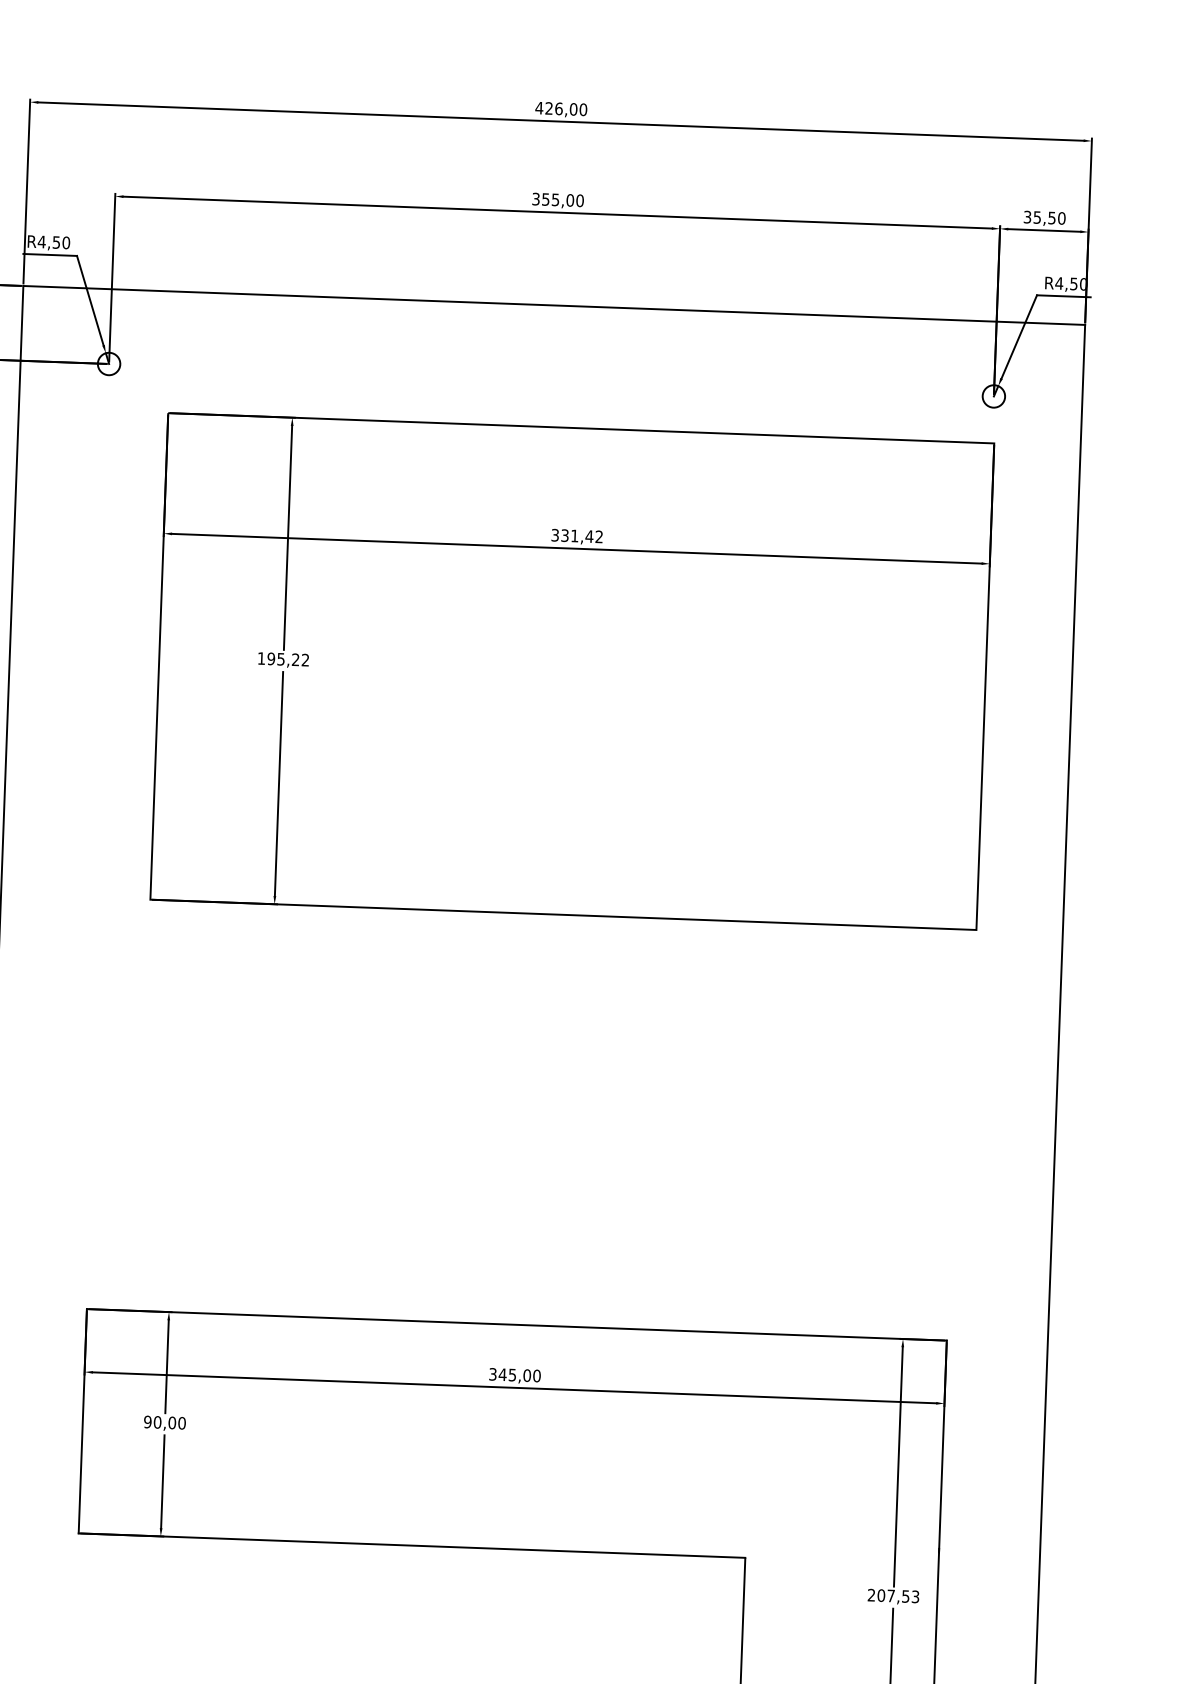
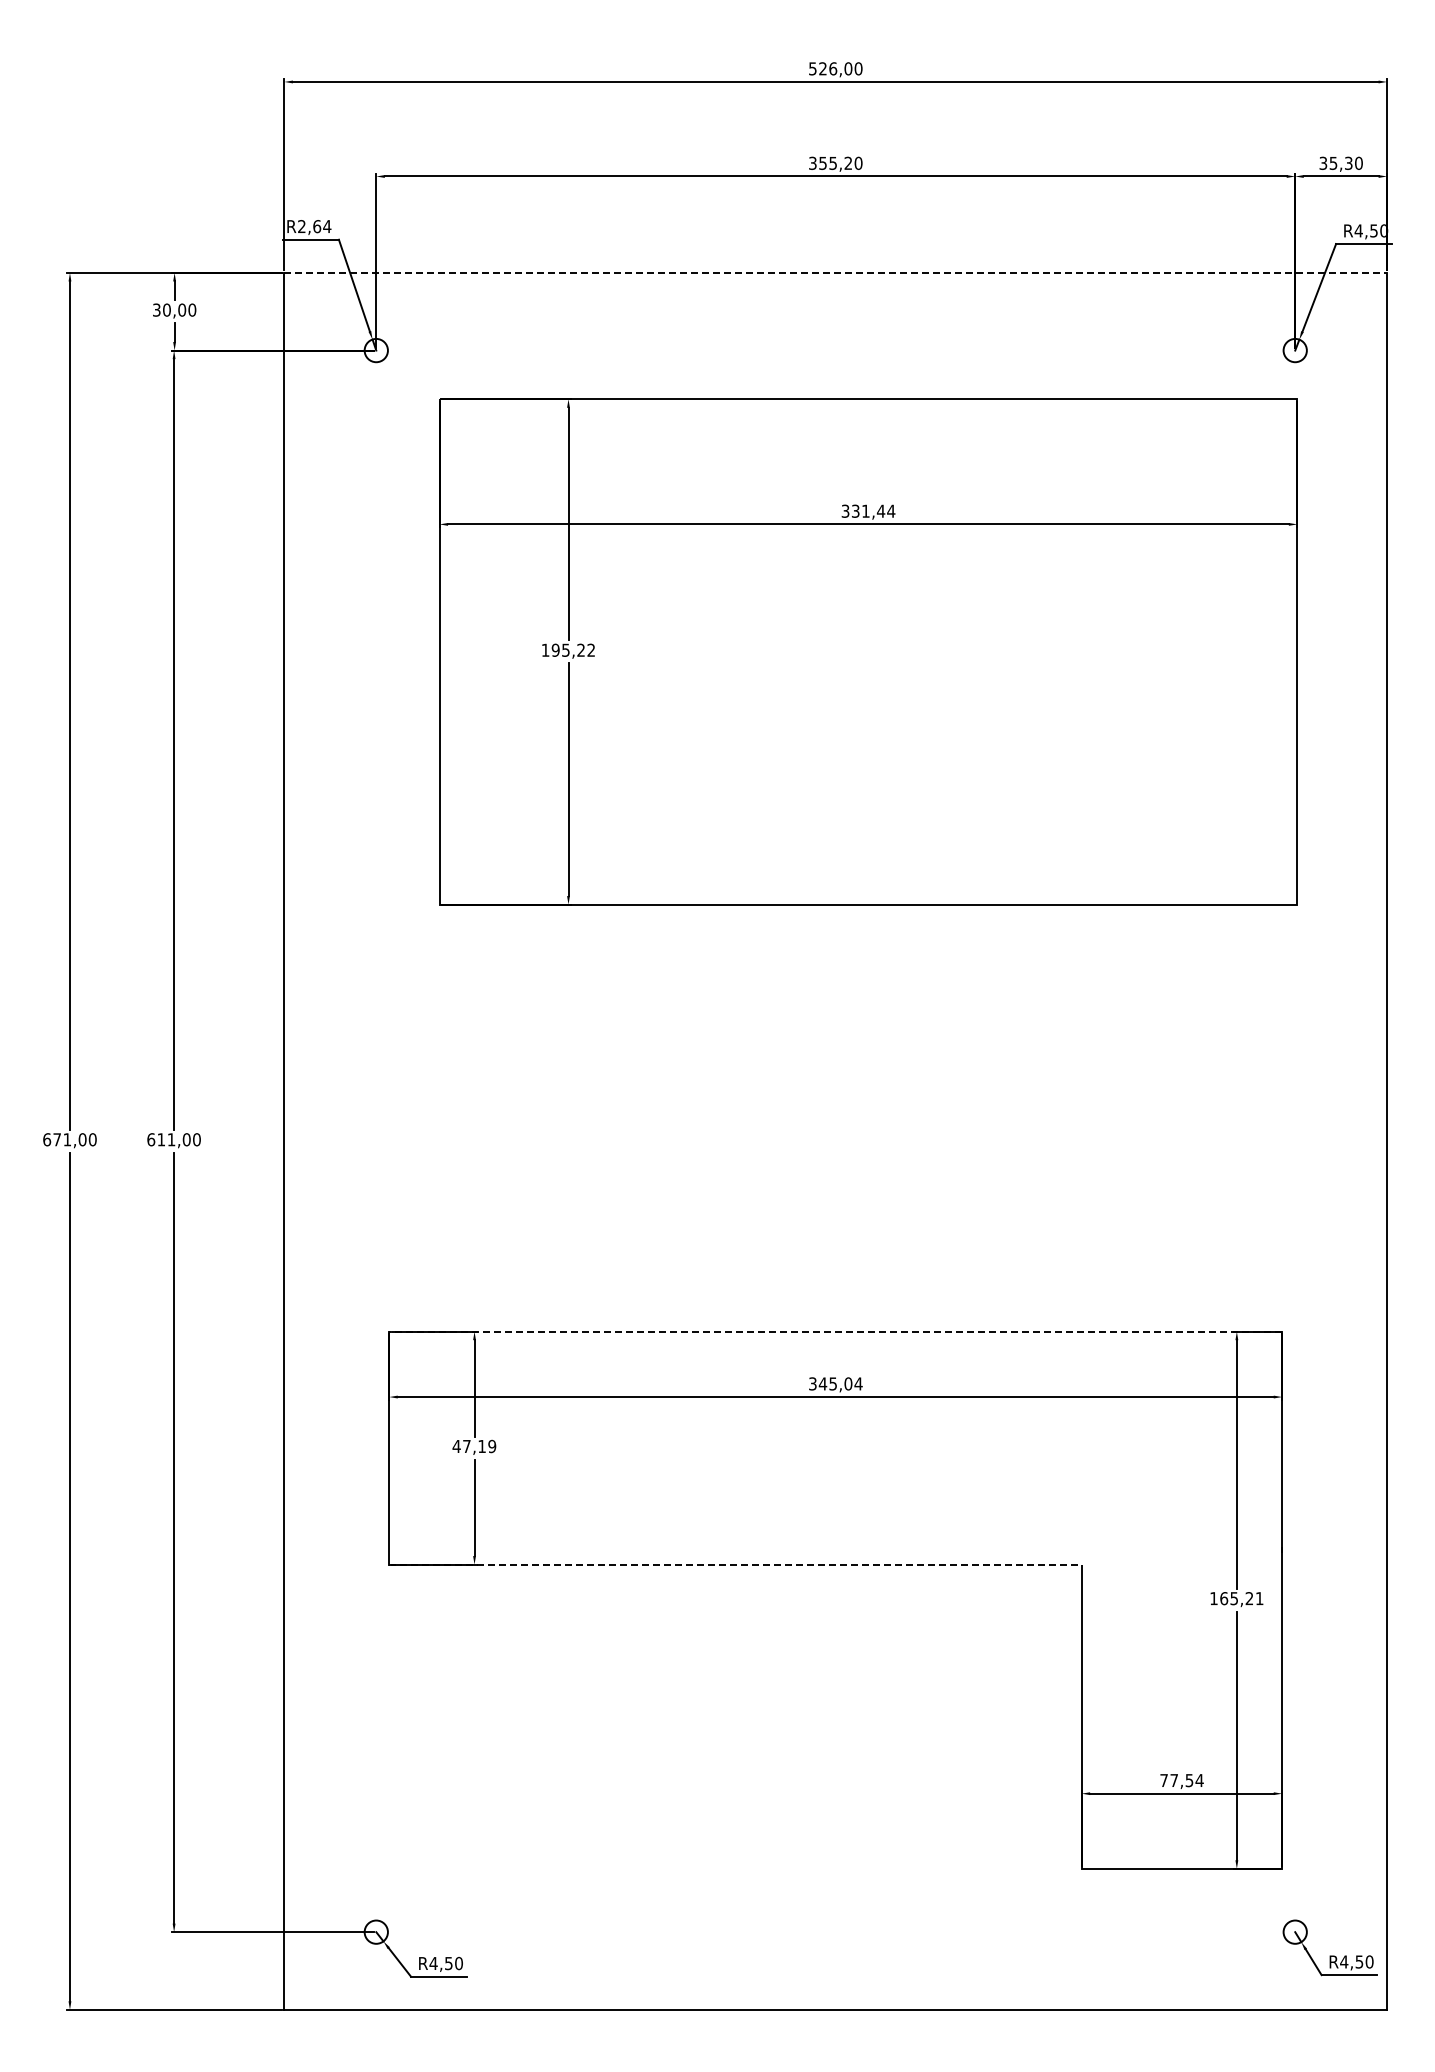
text: (539, 107) -> (812, 68), 426,00 -> 526,00
text: (570, 199) -> (848, 162), 355,00 -> 355,20
text: (1051, 217) -> (1348, 162), 35,50 -> 35,30
text: (53, 242) -> (314, 226), R4,50 -> R2,64
line: (554, 305) -> (836, 272), solid -> dashed
text: (599, 536) -> (891, 510), 331,42 -> 331,44
line: (516, 1324) -> (835, 1331), solid -> dashed
text: (536, 1375) -> (858, 1383), 345,00 -> 345,04
text: (164, 1422) -> (474, 1446), 90,00 -> 47,19
line: (412, 1545) -> (735, 1564), solid -> dashed
text: (893, 1595) -> (1236, 1598), 207,53 -> 165,21

